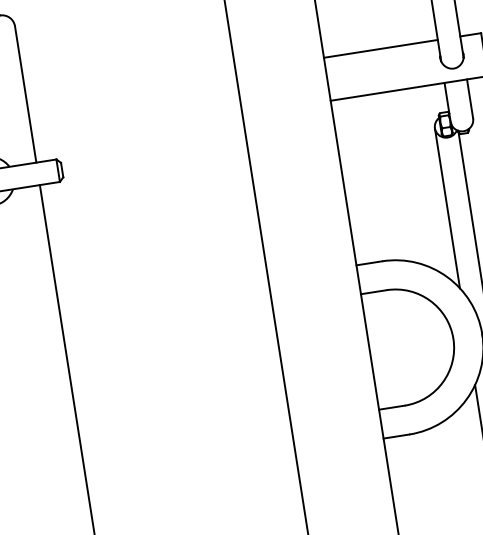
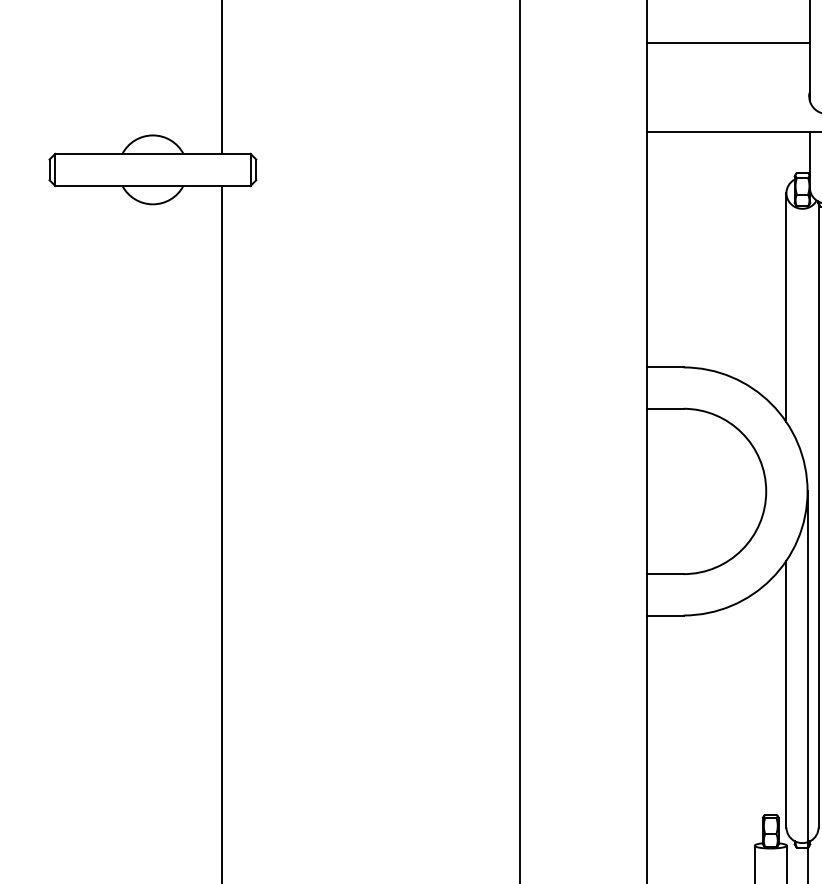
line: (380, 49) -> (727, 43), moved

